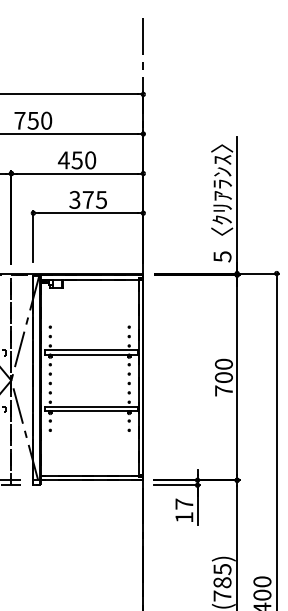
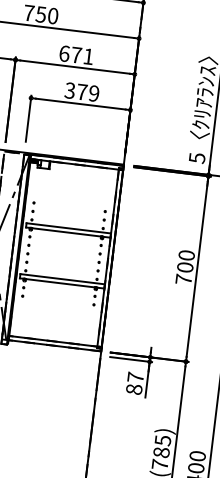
text: (76, 160) -> (75, 55), 450 -> 671
text: (100, 199) -> (93, 93), 375 -> 379
text: (184, 517) -> (134, 389), 17 -> 87

